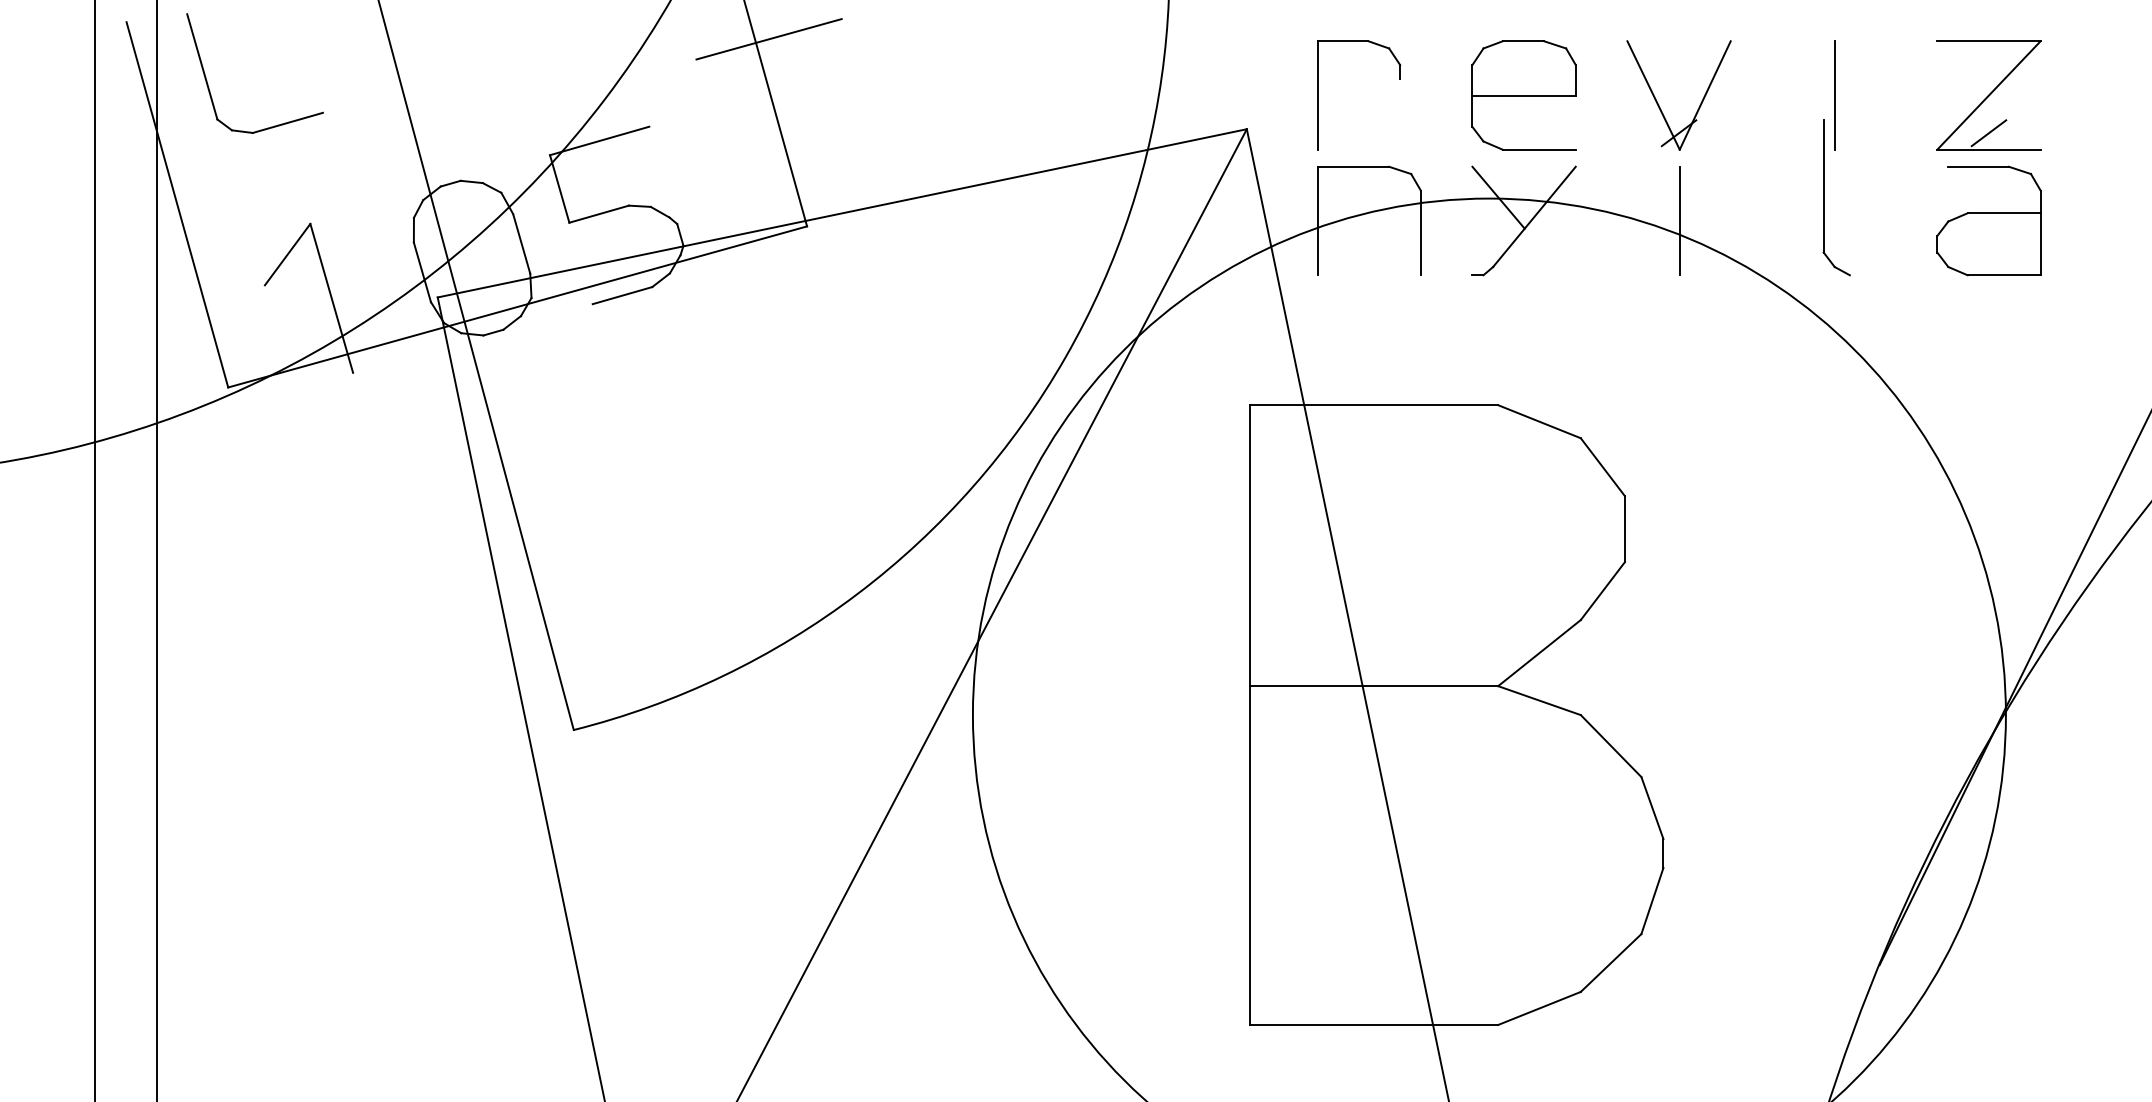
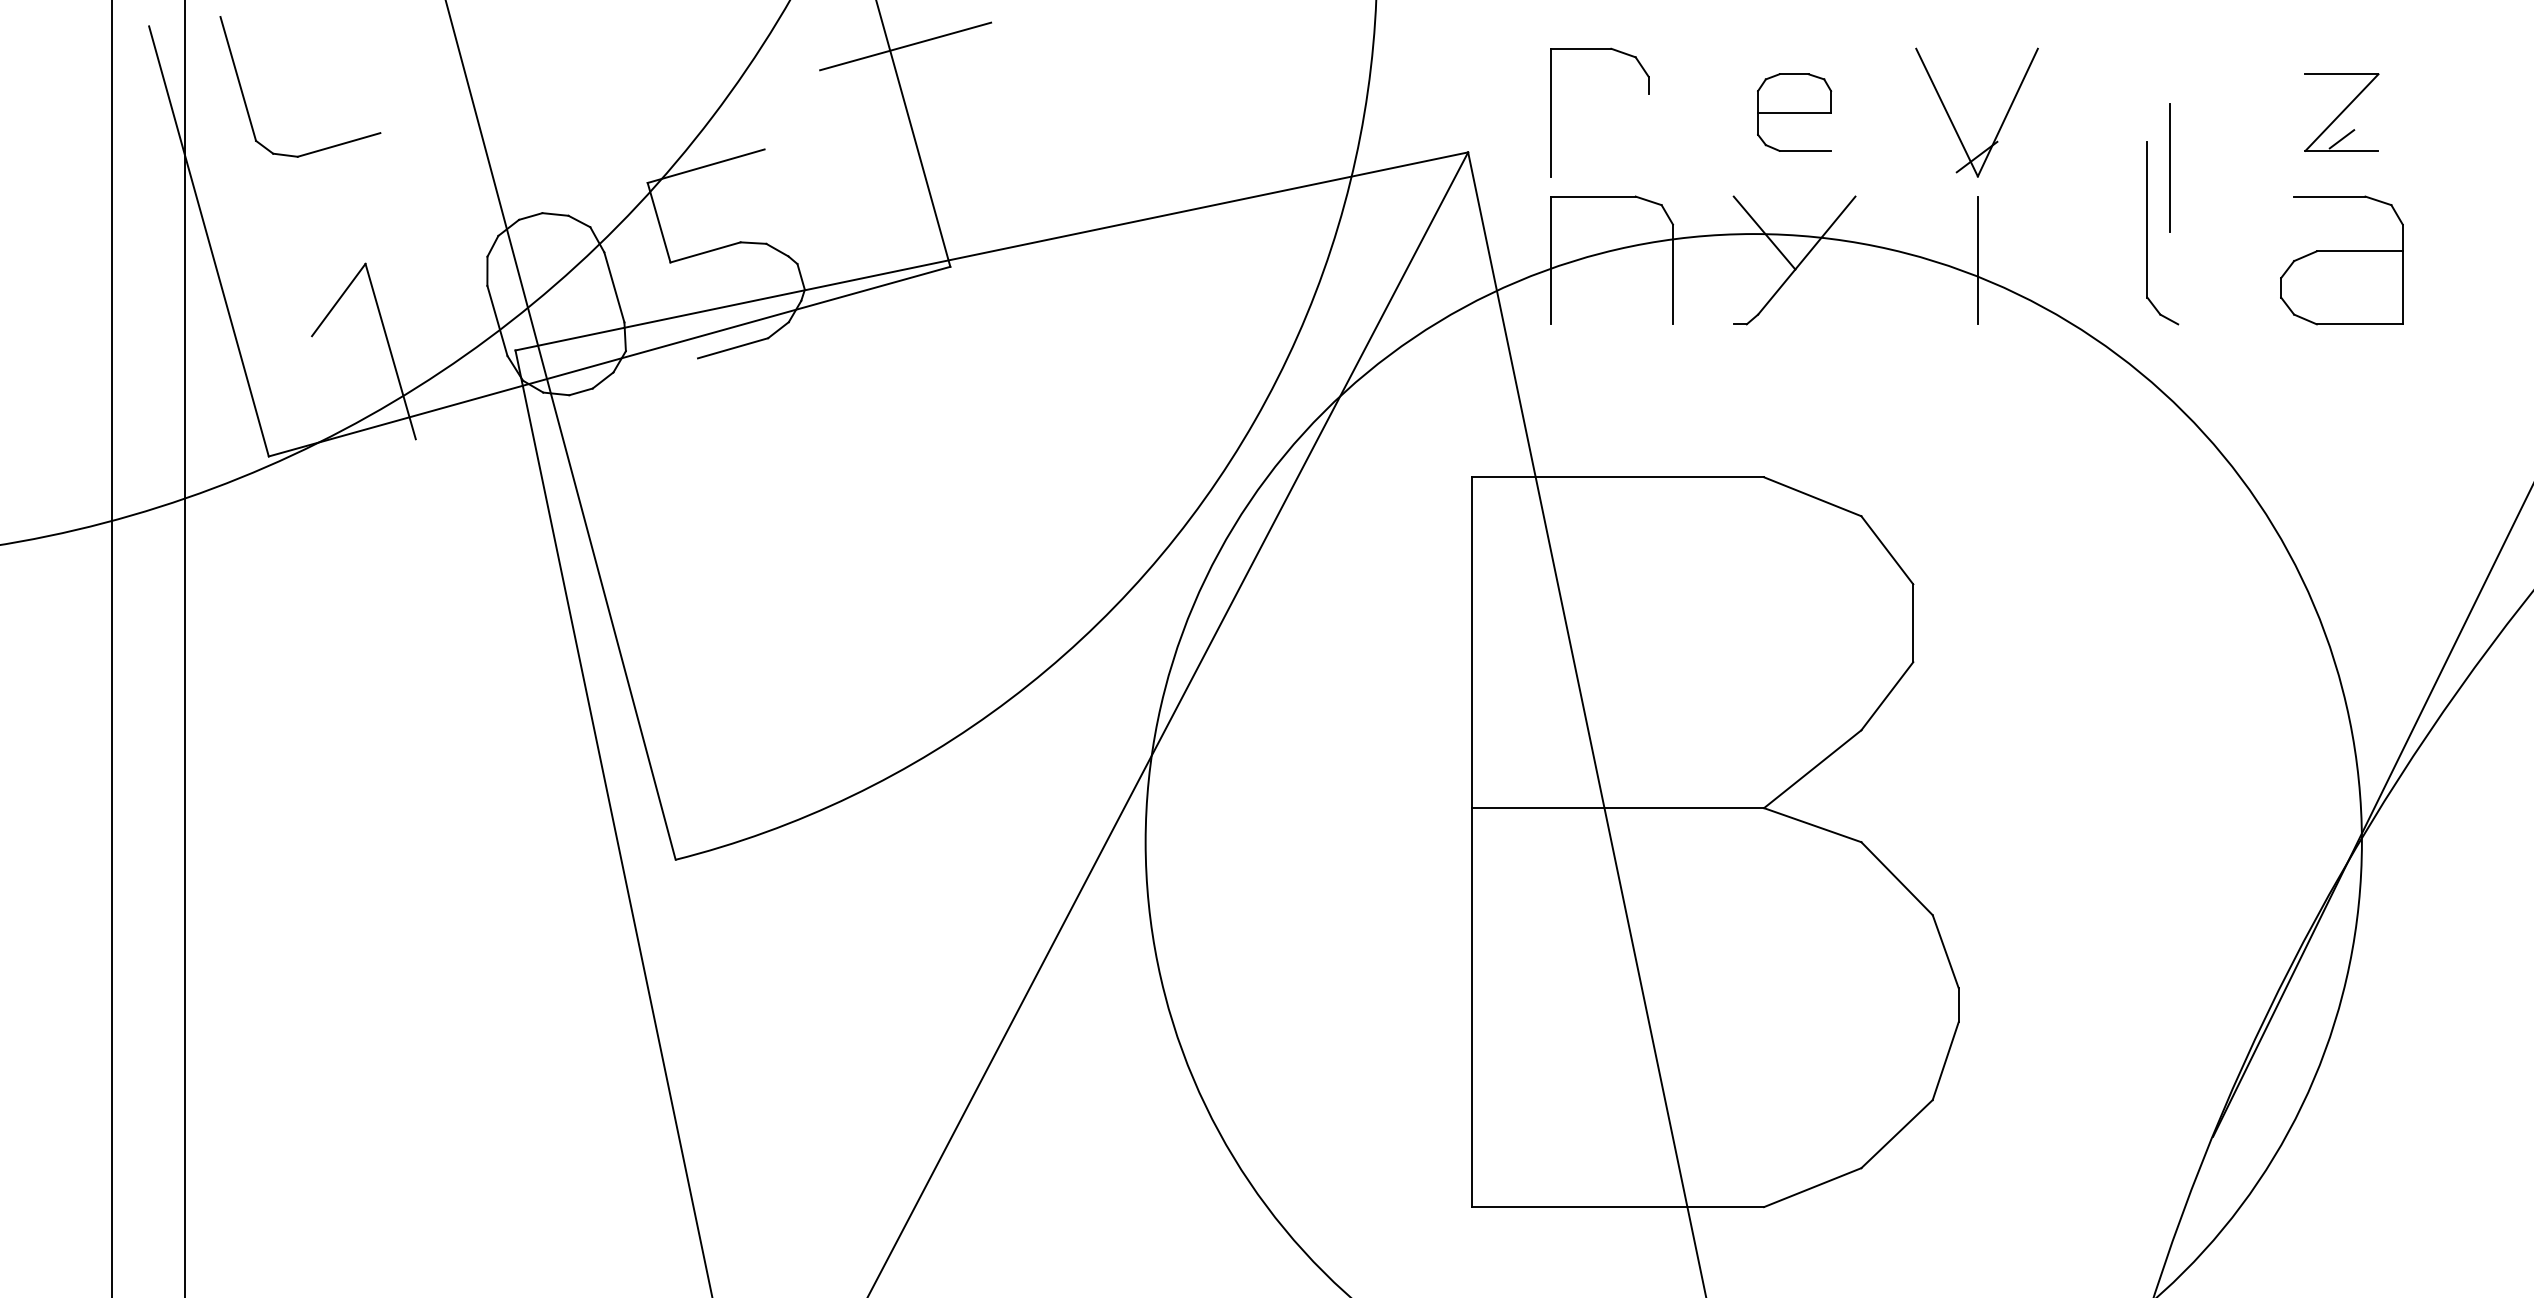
part: (1524, 95) -> (1794, 112), size x0.6
line: (1834, 95) -> (2169, 167), moved
part: (1988, 95) -> (2341, 112), size x0.6

